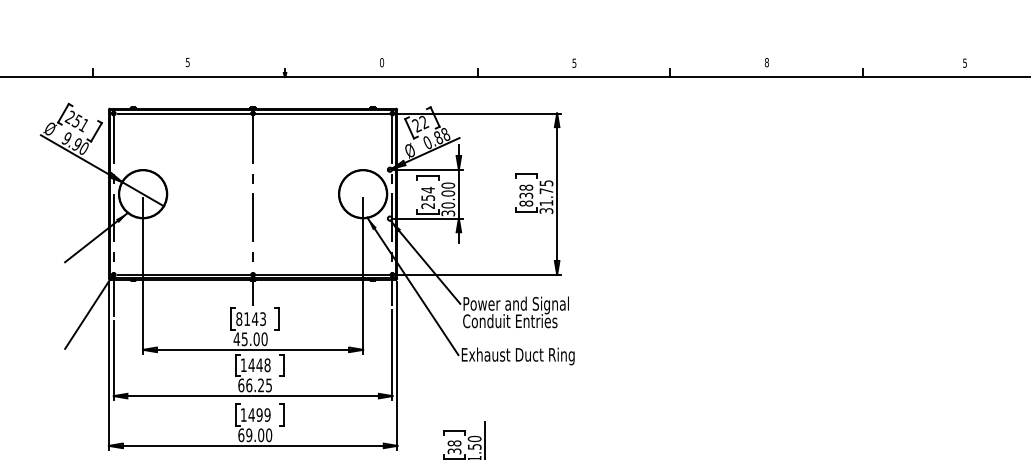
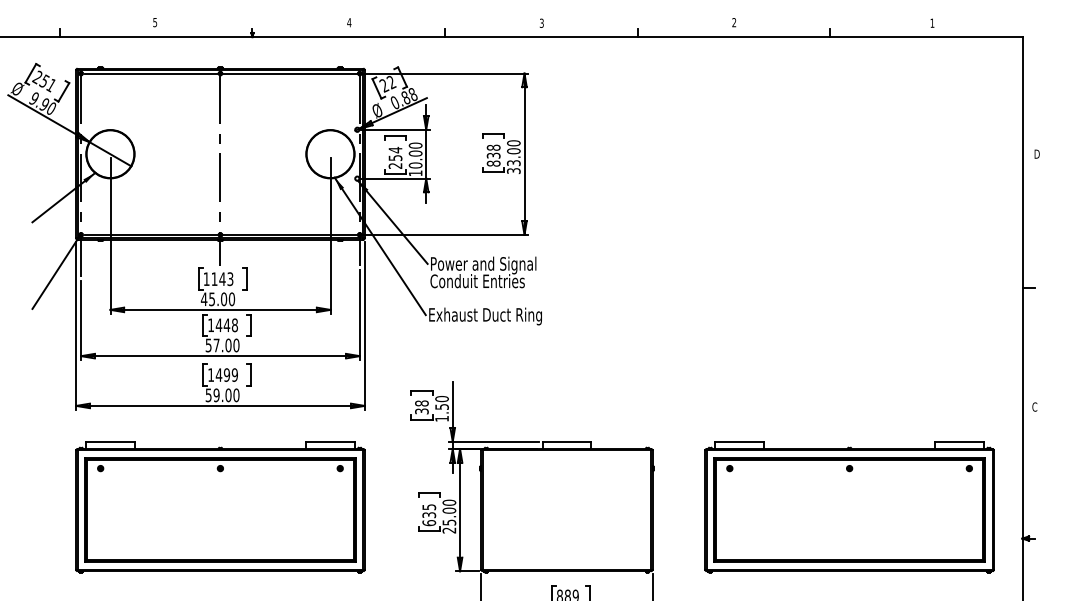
text: (382, 62) -> (349, 22), 0 -> 4
text: (574, 62) -> (541, 22), 5 -> 3
text: (767, 62) -> (734, 22), 8 -> 2
text: (965, 62) -> (932, 22), 5 -> 1
text: (546, 193) -> (513, 153), 31.75 -> 33.00
text: (448, 213) -> (415, 173), 30.00 -> 10.00
text: (239, 319) -> (206, 279), 8143 -> 1143
text: (255, 385) -> (222, 345), 66.25 -> 57.00
text: (241, 435) -> (208, 395), 69.00 -> 59.00

